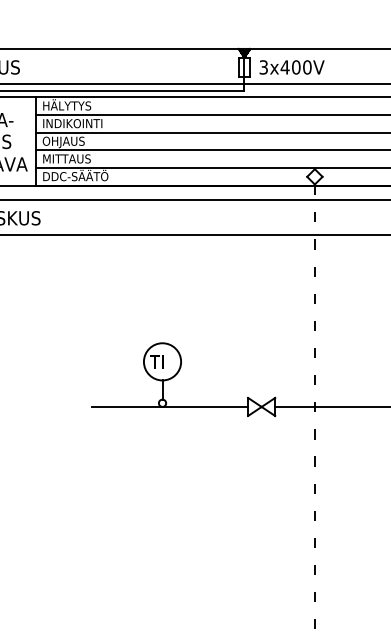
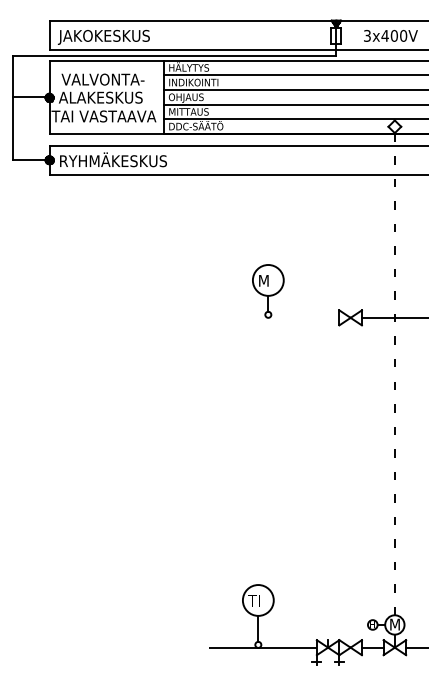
text: (291, 66) -> (390, 35), moved
text: (156, 361) -> (263, 280), TI -> M
line: (169, 406) -> (274, 317), removed

